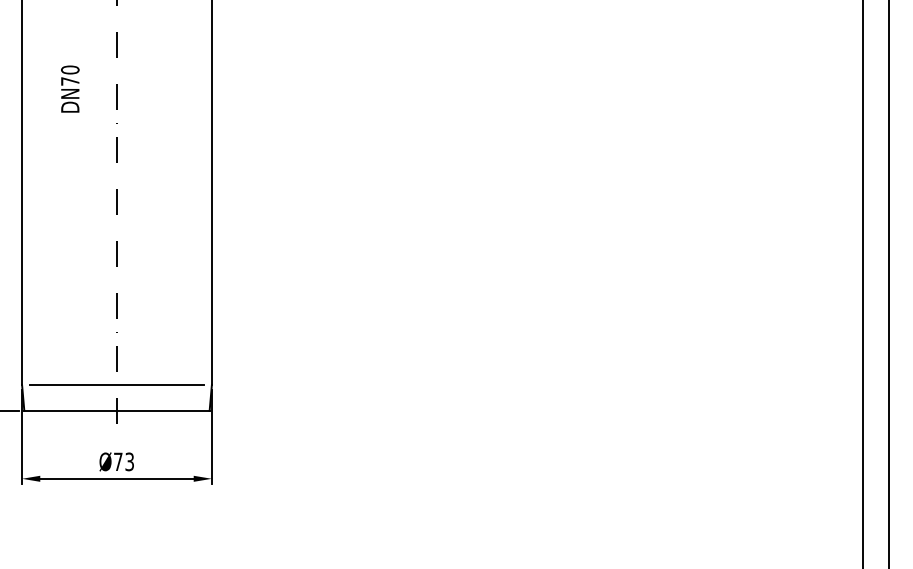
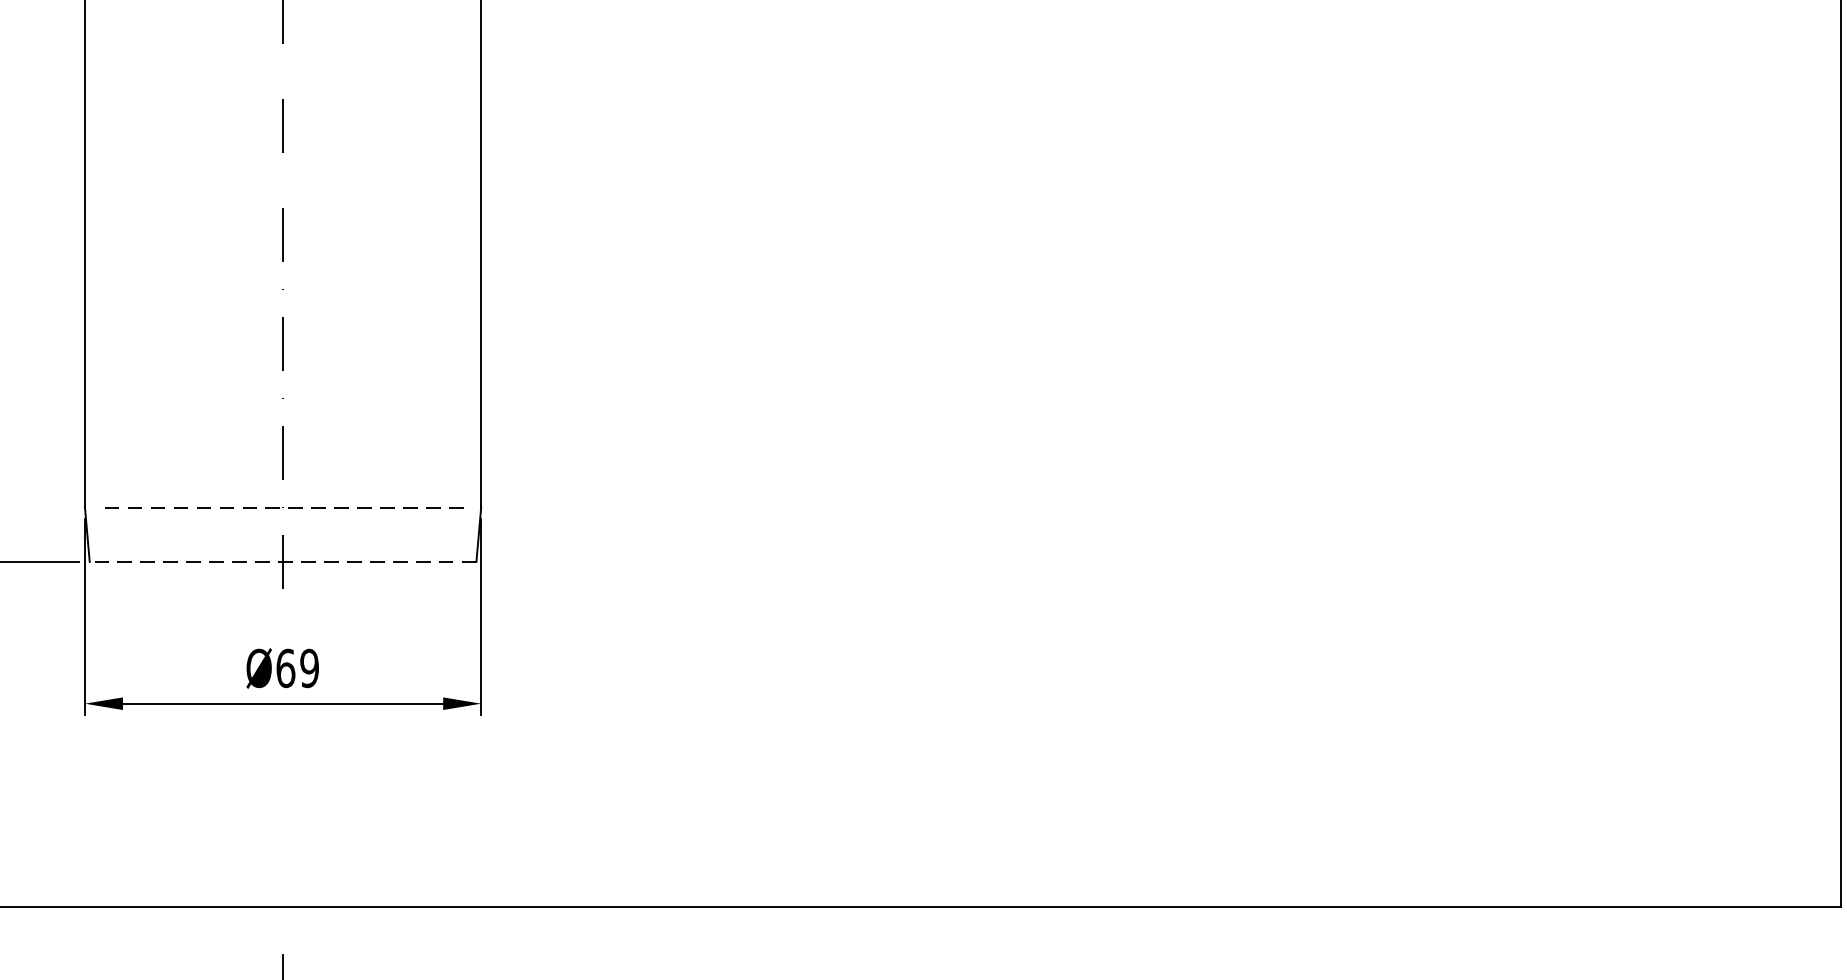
line: (117, 384) -> (284, 506), solid -> dashed
line: (117, 410) -> (284, 561), solid -> dashed
text: (124, 461) -> (298, 667), Ø73 -> Ø69

